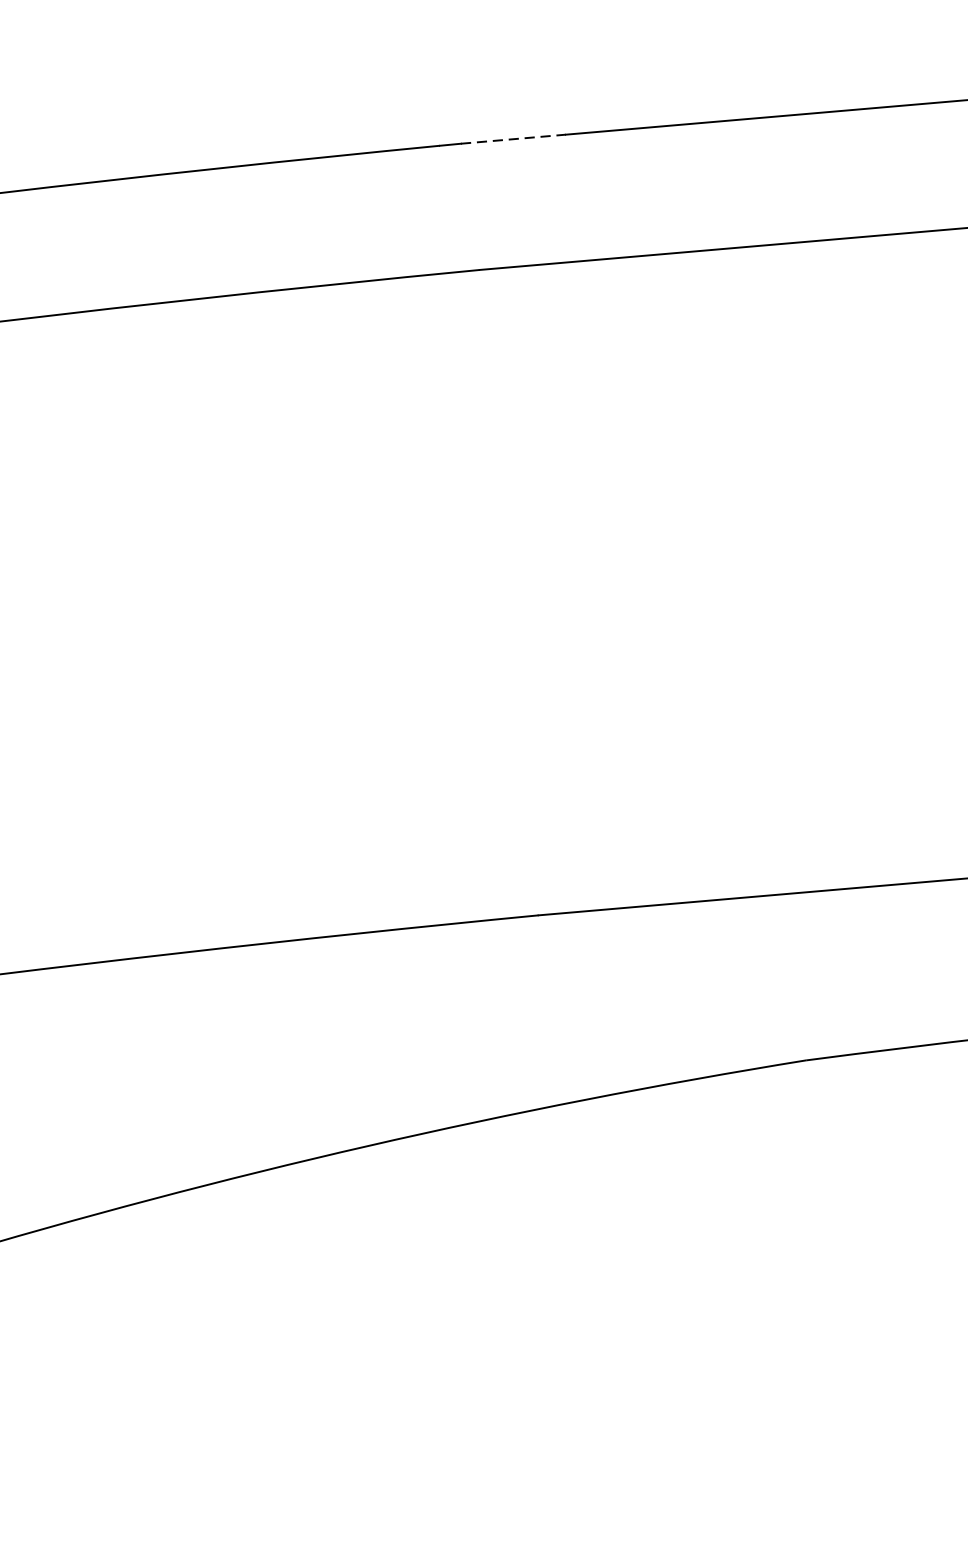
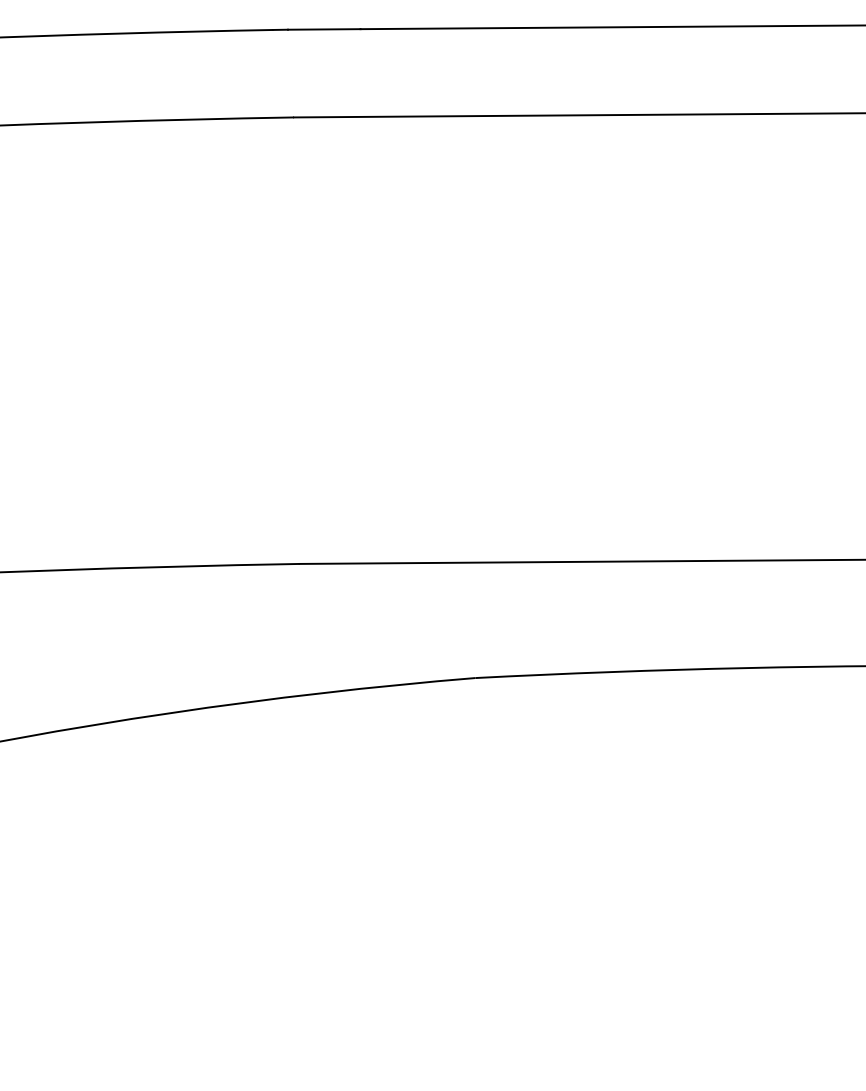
line: (513, 139) -> (324, 29), dashed -> solid

